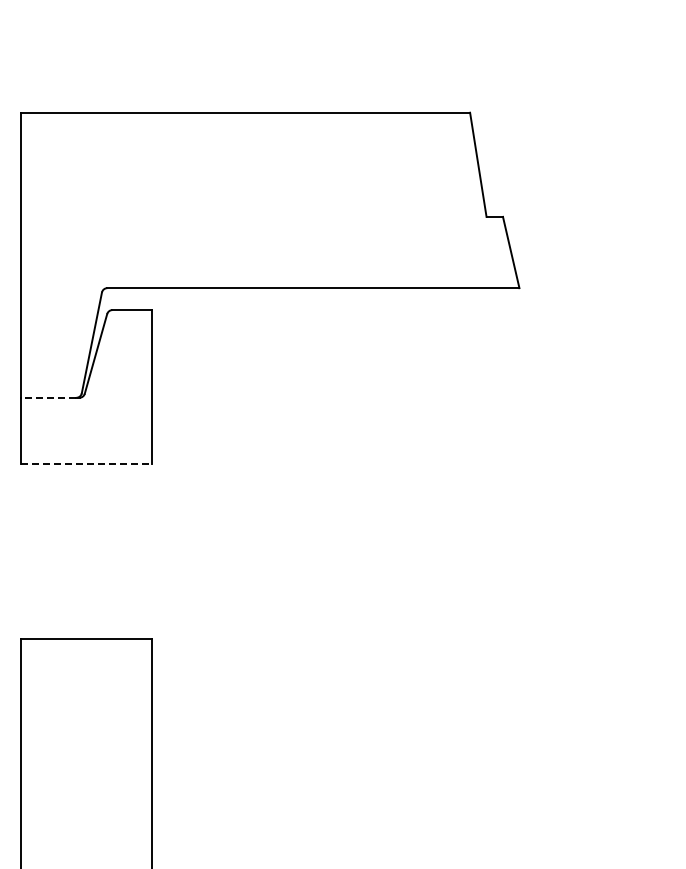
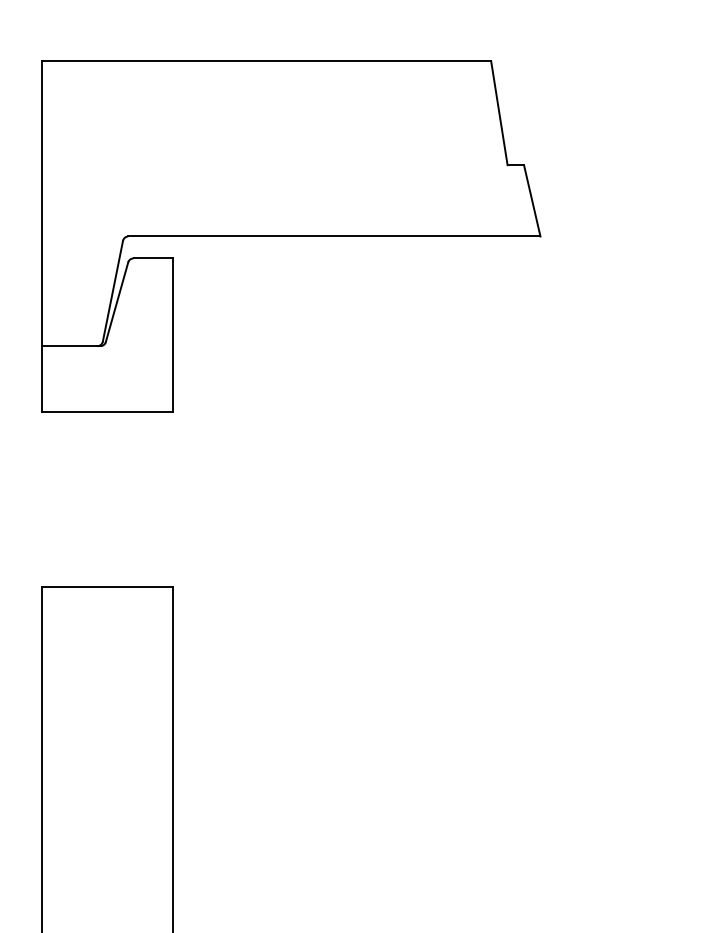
line: (48, 398) -> (69, 346), dashed -> solid
line: (86, 463) -> (107, 411), dashed -> solid

